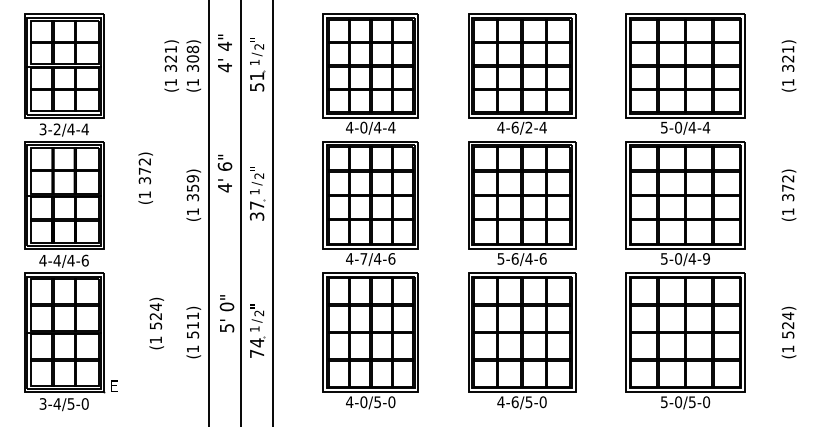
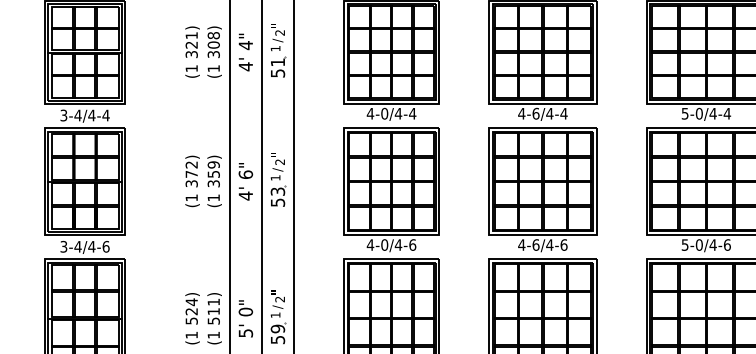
text: (224, 53) -> (245, 52), moved
text: (528, 127) -> (549, 113), 4-6/2-4 -> 4-6/4-4
text: (56, 129) -> (77, 115), 3-2/4-4 -> 3-4/4-4
text: (224, 173) -> (245, 181), moved
text: (145, 177) -> (192, 180), moved
text: (256, 210) -> (277, 196), 37 -> 53
text: (363, 258) -> (384, 244), 4-7/4-6 -> 4-0/4-6
text: (500, 258) -> (521, 244), 5-6/4-6 -> 4-6/4-6
text: (706, 258) -> (727, 244), 5-0/4-9 -> 5-0/4-6
text: (42, 260) -> (63, 246), 4-4/4-6 -> 3-4/4-6
text: (226, 313) -> (245, 318), moved
text: (156, 323) -> (192, 318), moved
text: (256, 347) -> (277, 333), 74 -> 59

